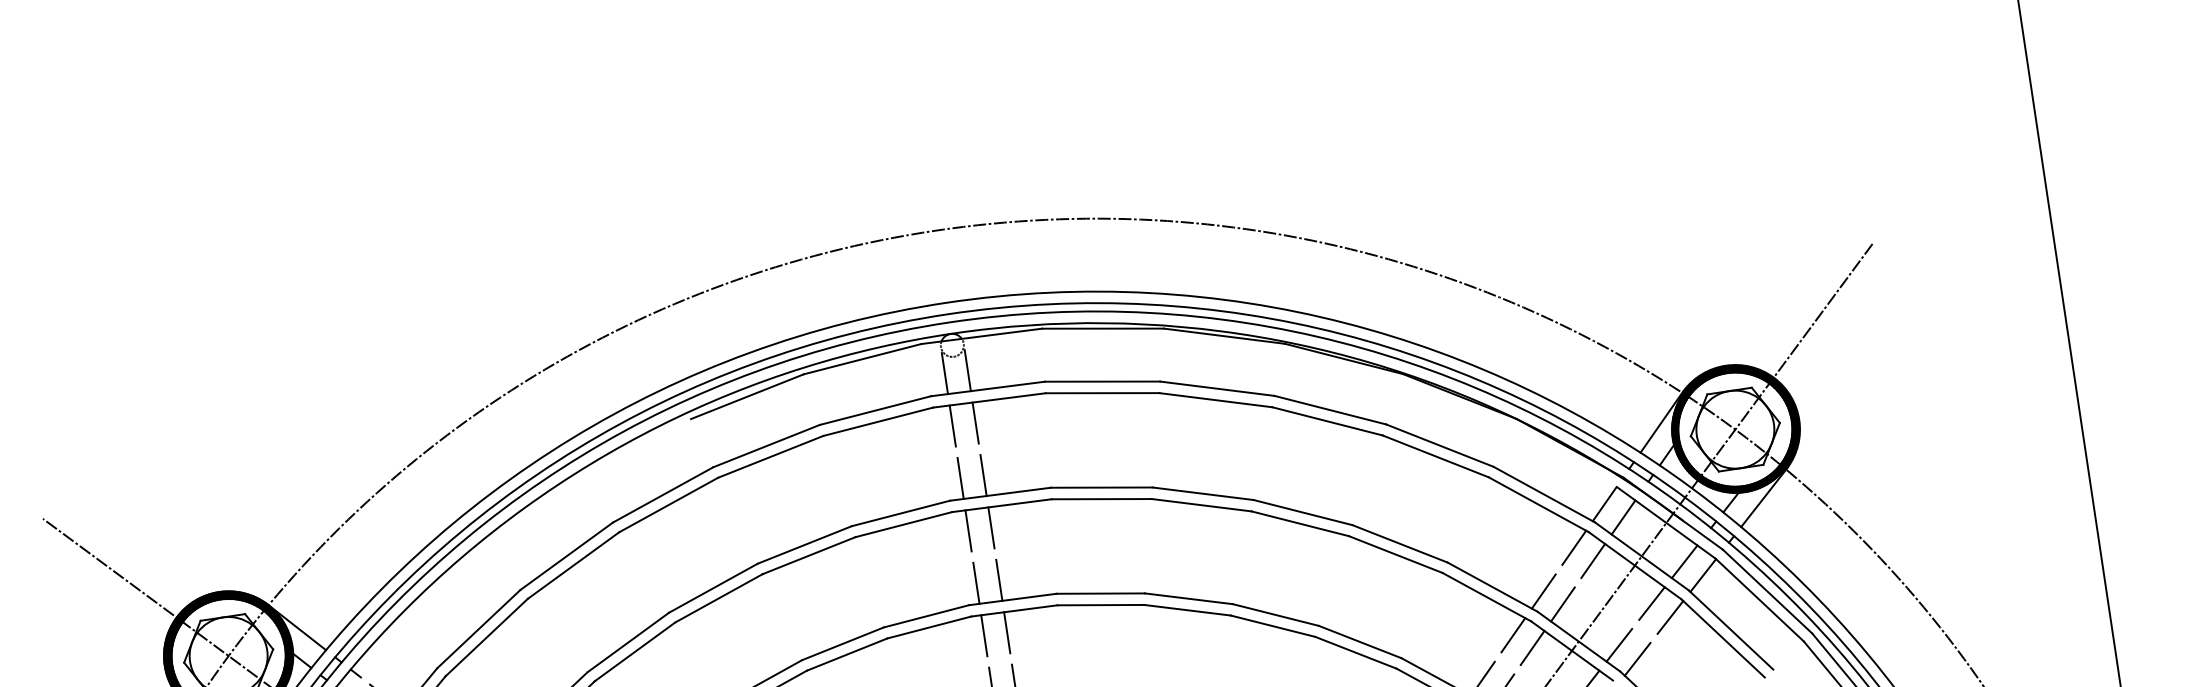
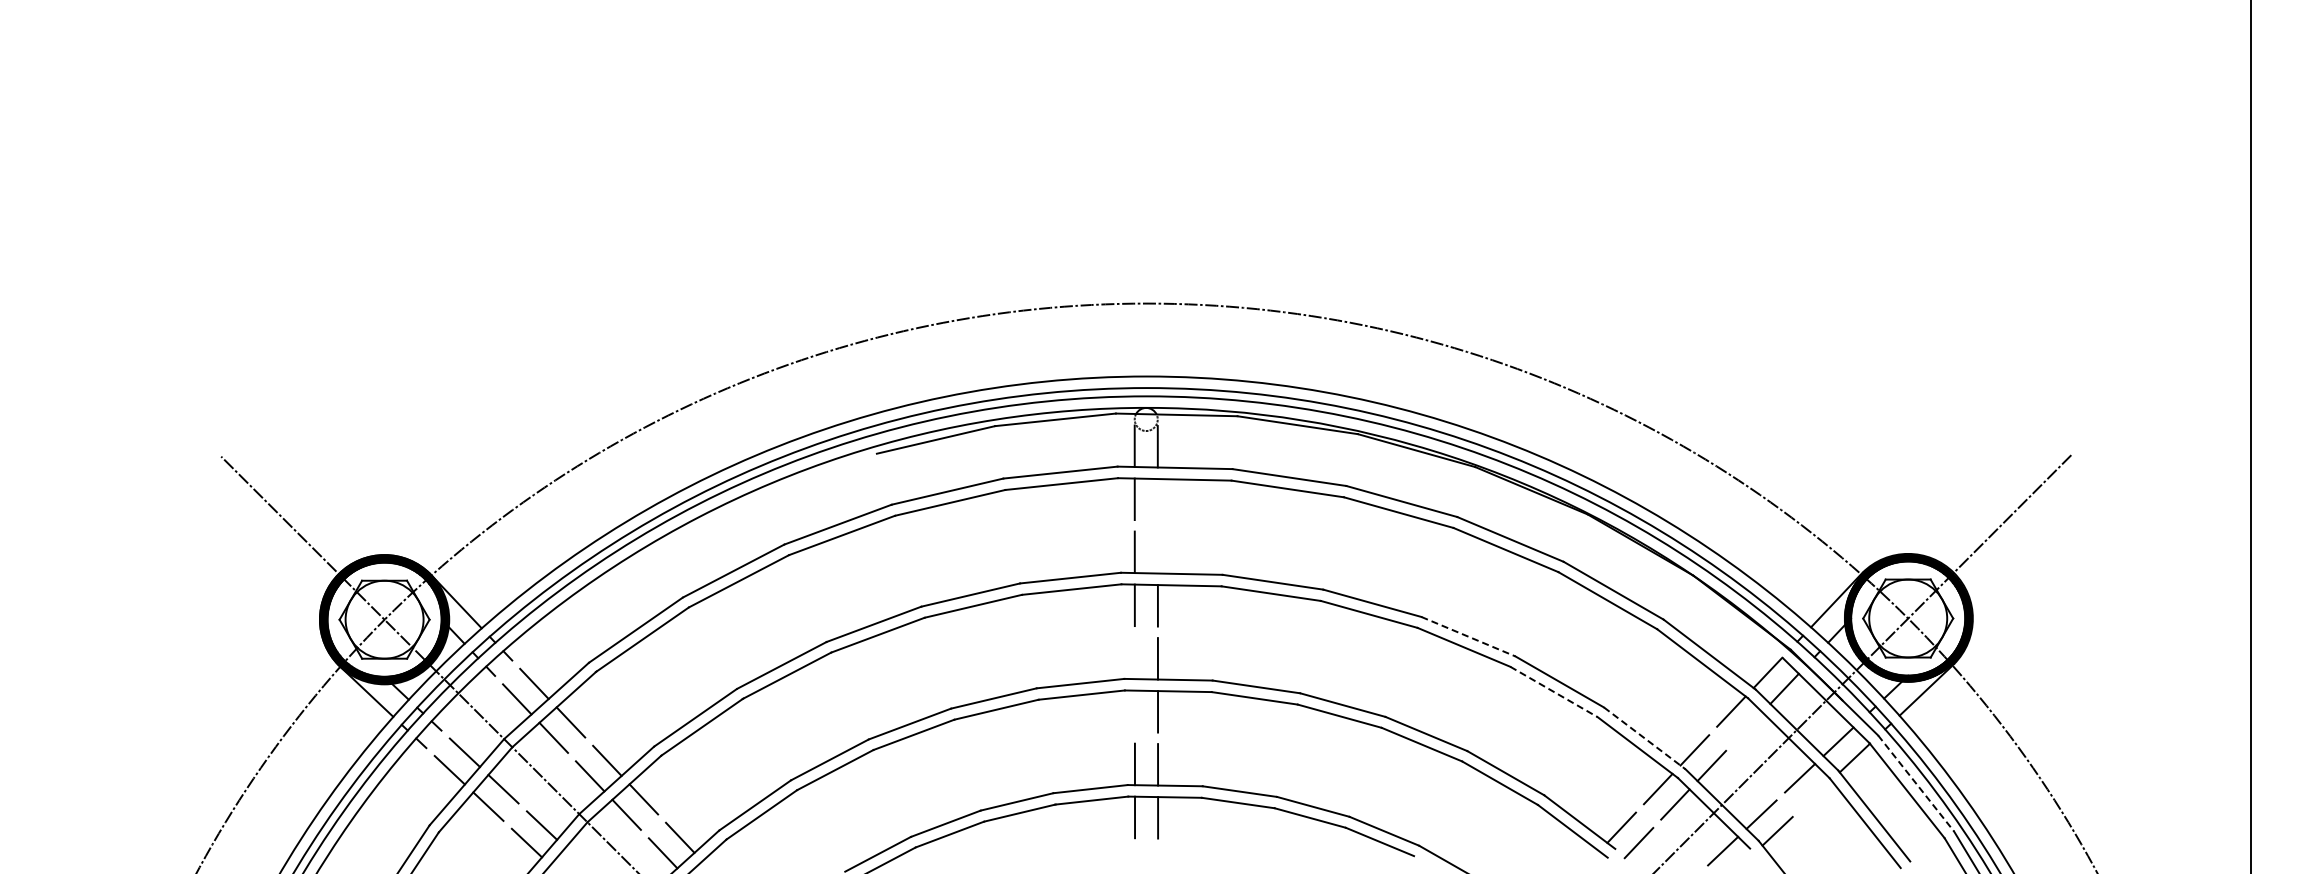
line: (975, 422) -> (1157, 499), removed
line: (983, 475) -> (1157, 552), removed
line: (1303, 512) -> (1468, 636), solid -> dashed
line: (1396, 555) -> (1554, 692), solid -> dashed
line: (1592, 561) -> (1747, 727), removed
line: (976, 583) -> (1134, 658), removed
line: (1493, 587) -> (1645, 738), solid -> dashed
line: (1767, 591) -> (1916, 783), solid -> dashed
line: (1670, 617) -> (1816, 794), removed
line: (983, 635) -> (1134, 711), removed

